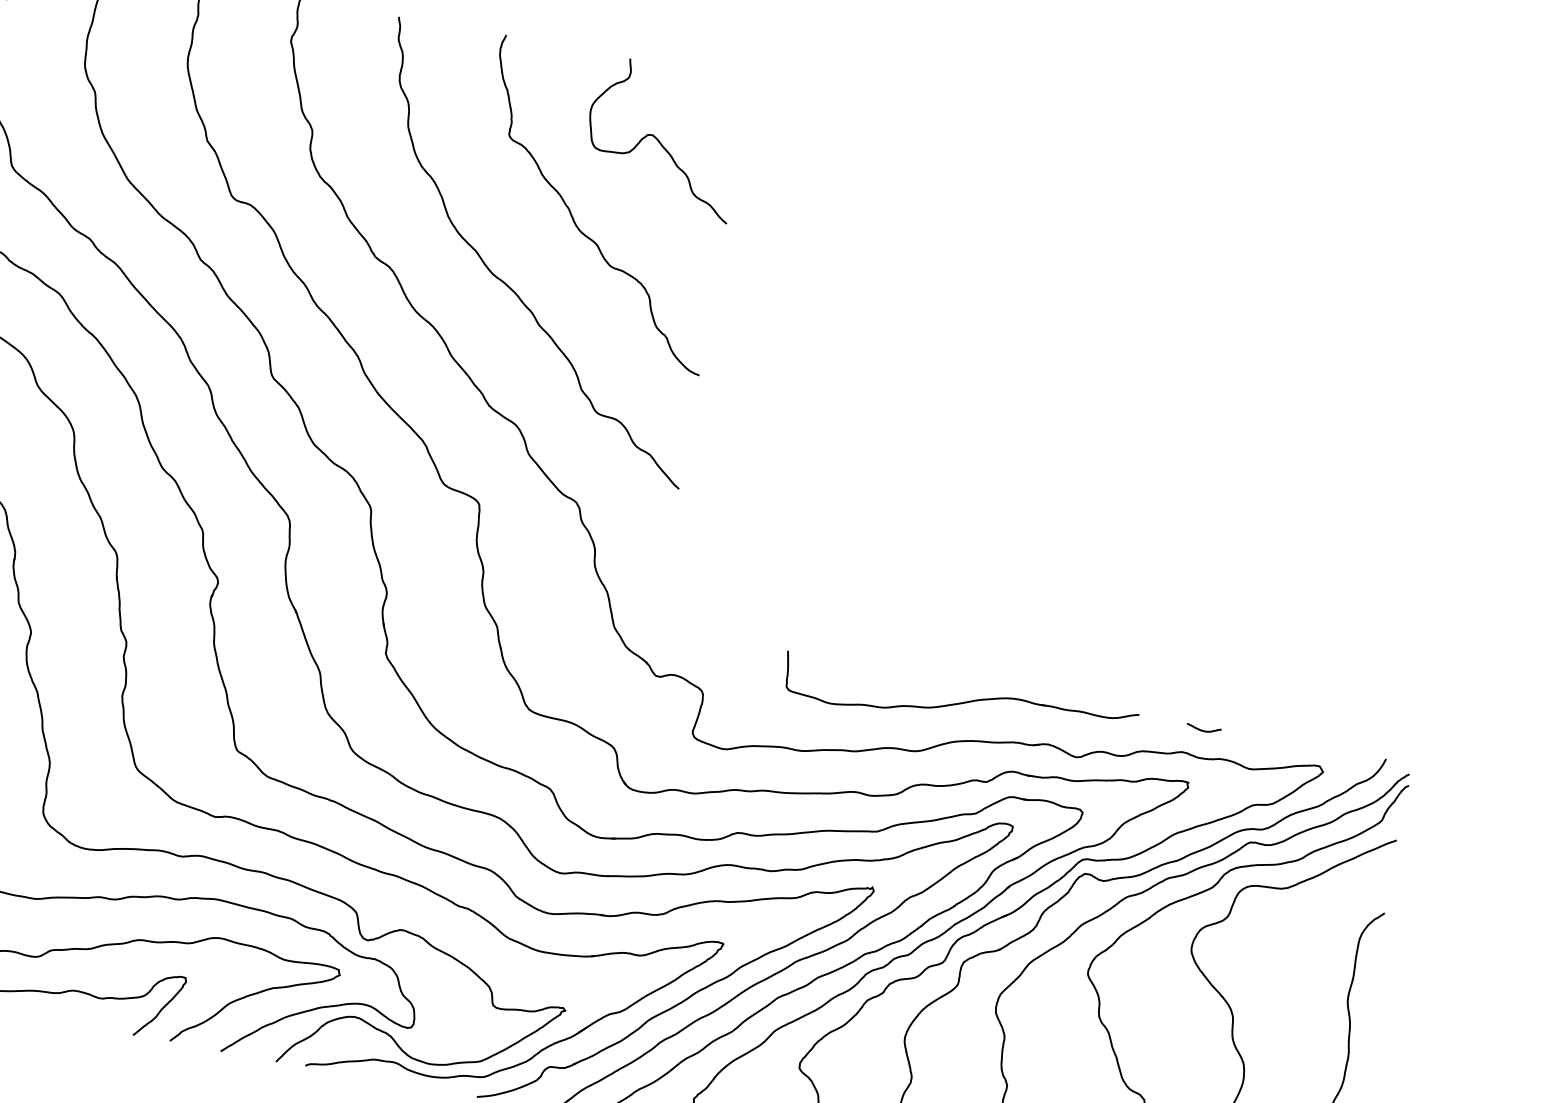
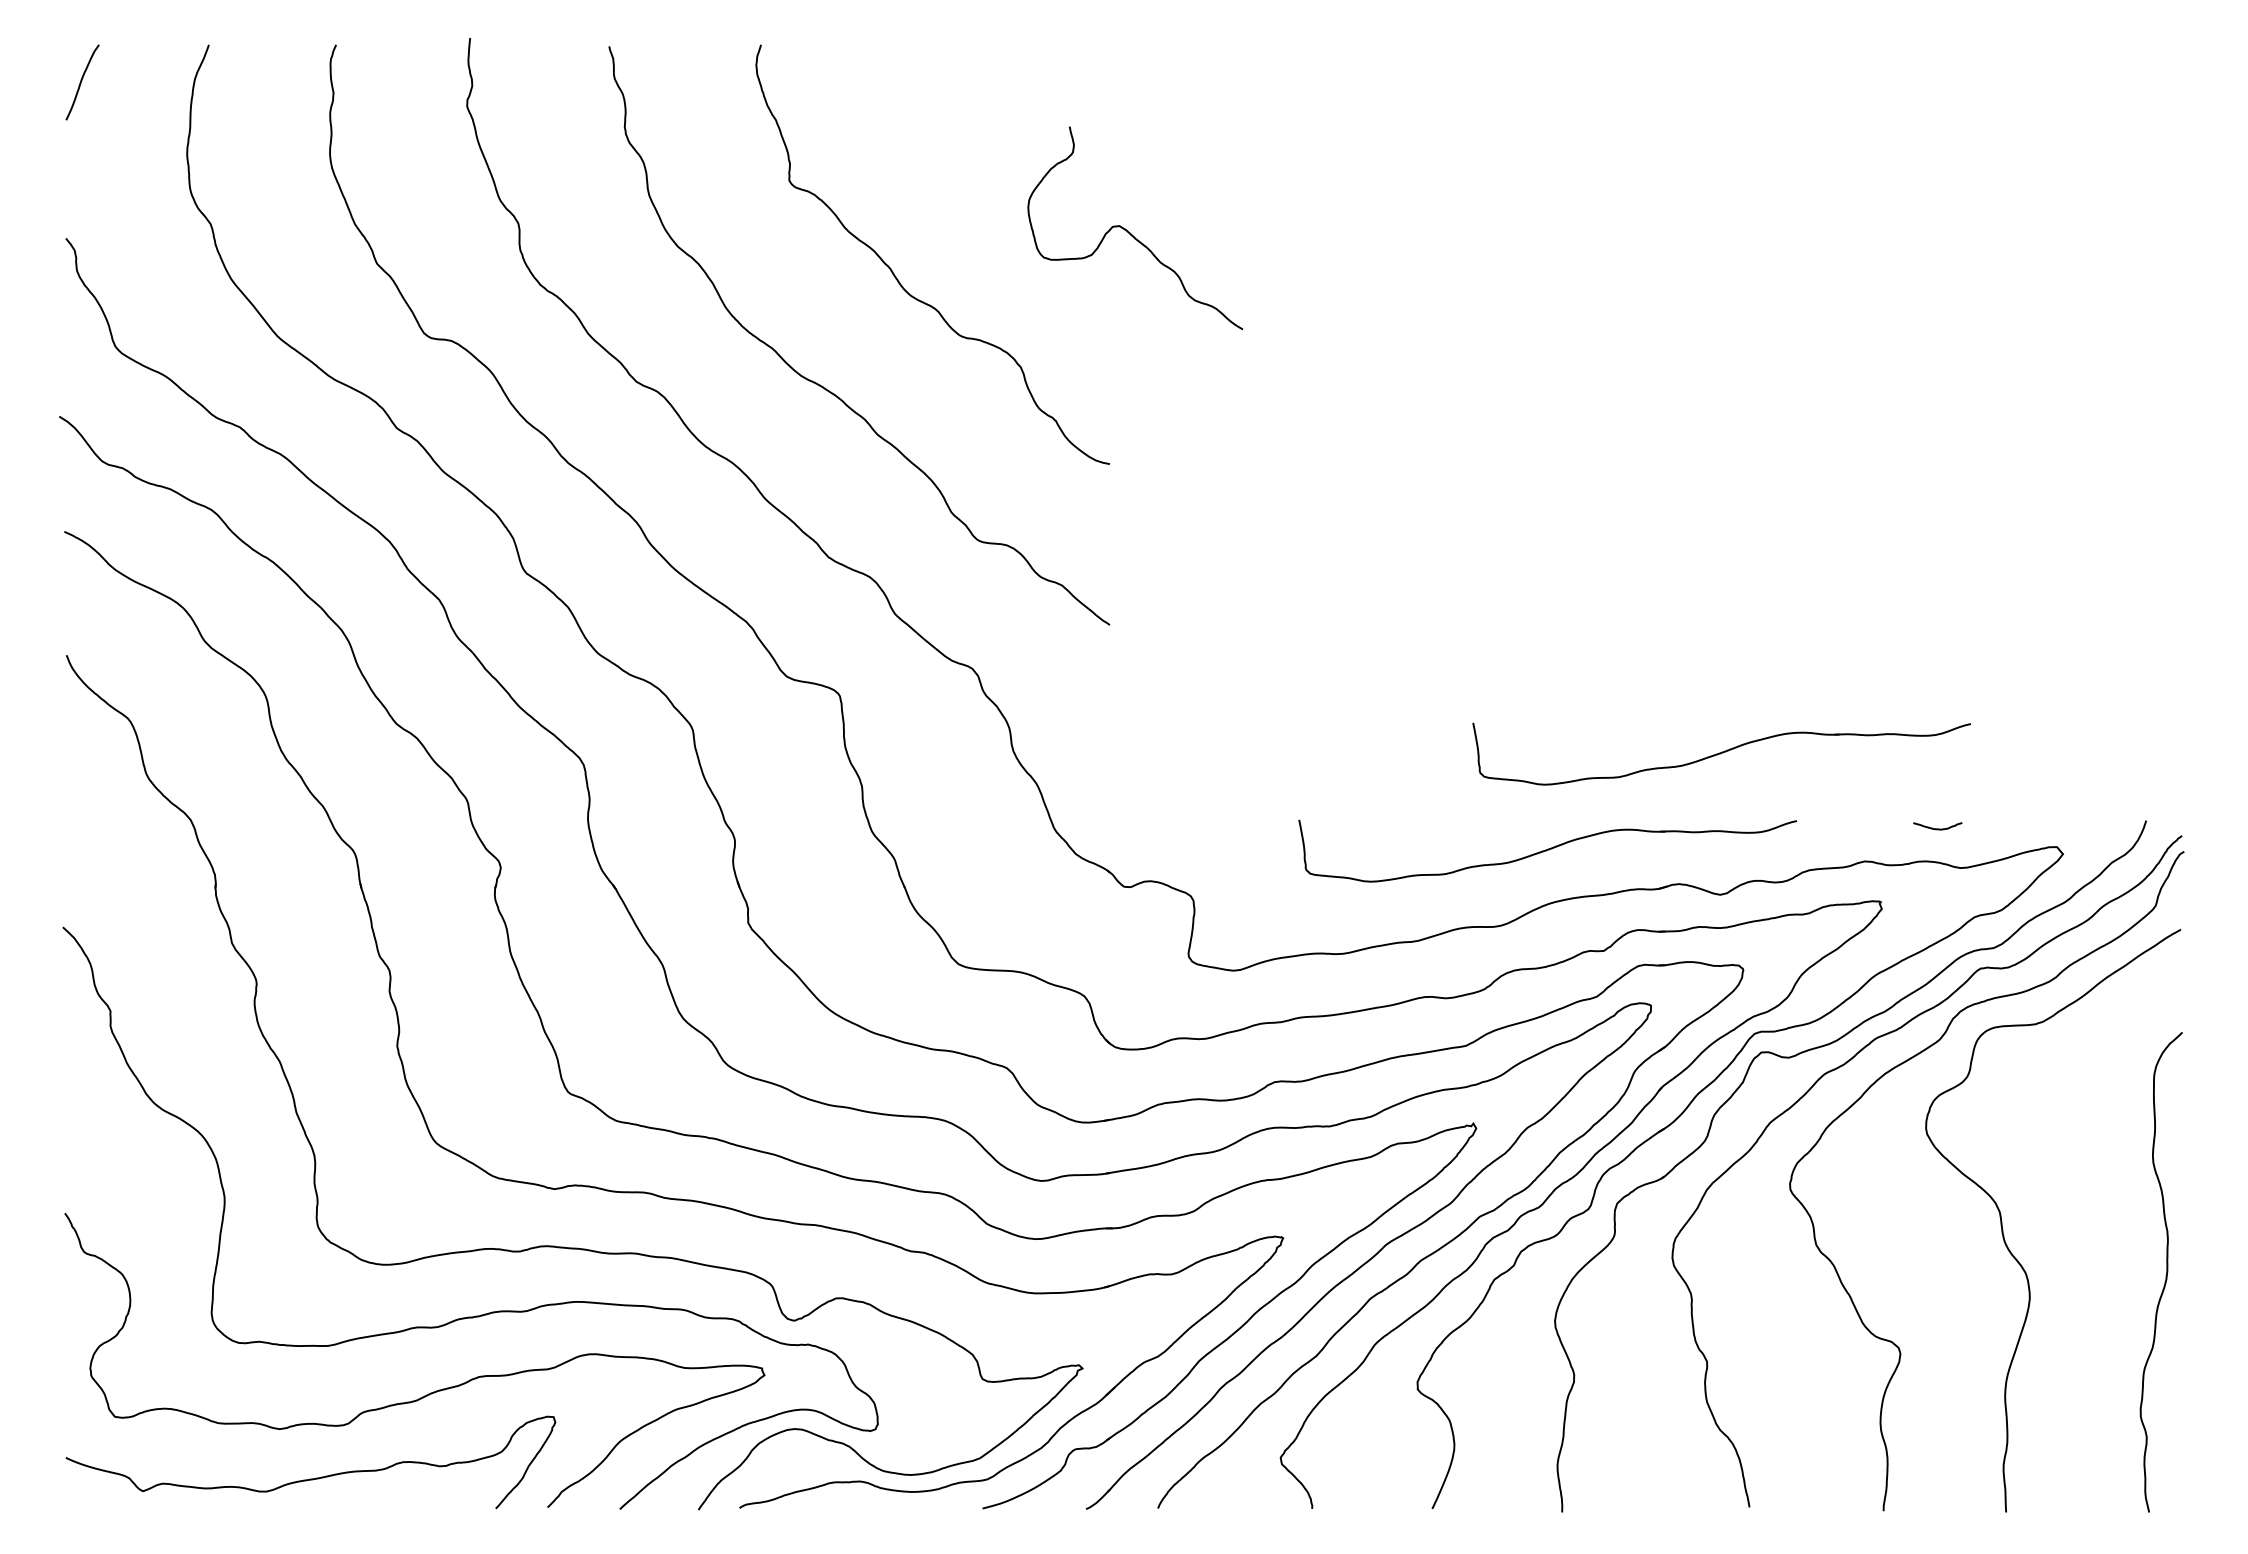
curve: (659, 141) -> (1130, 232), moved
part: (1094, 657) -> (1721, 753), added
curve: (1203, 730) -> (1937, 828), moved

